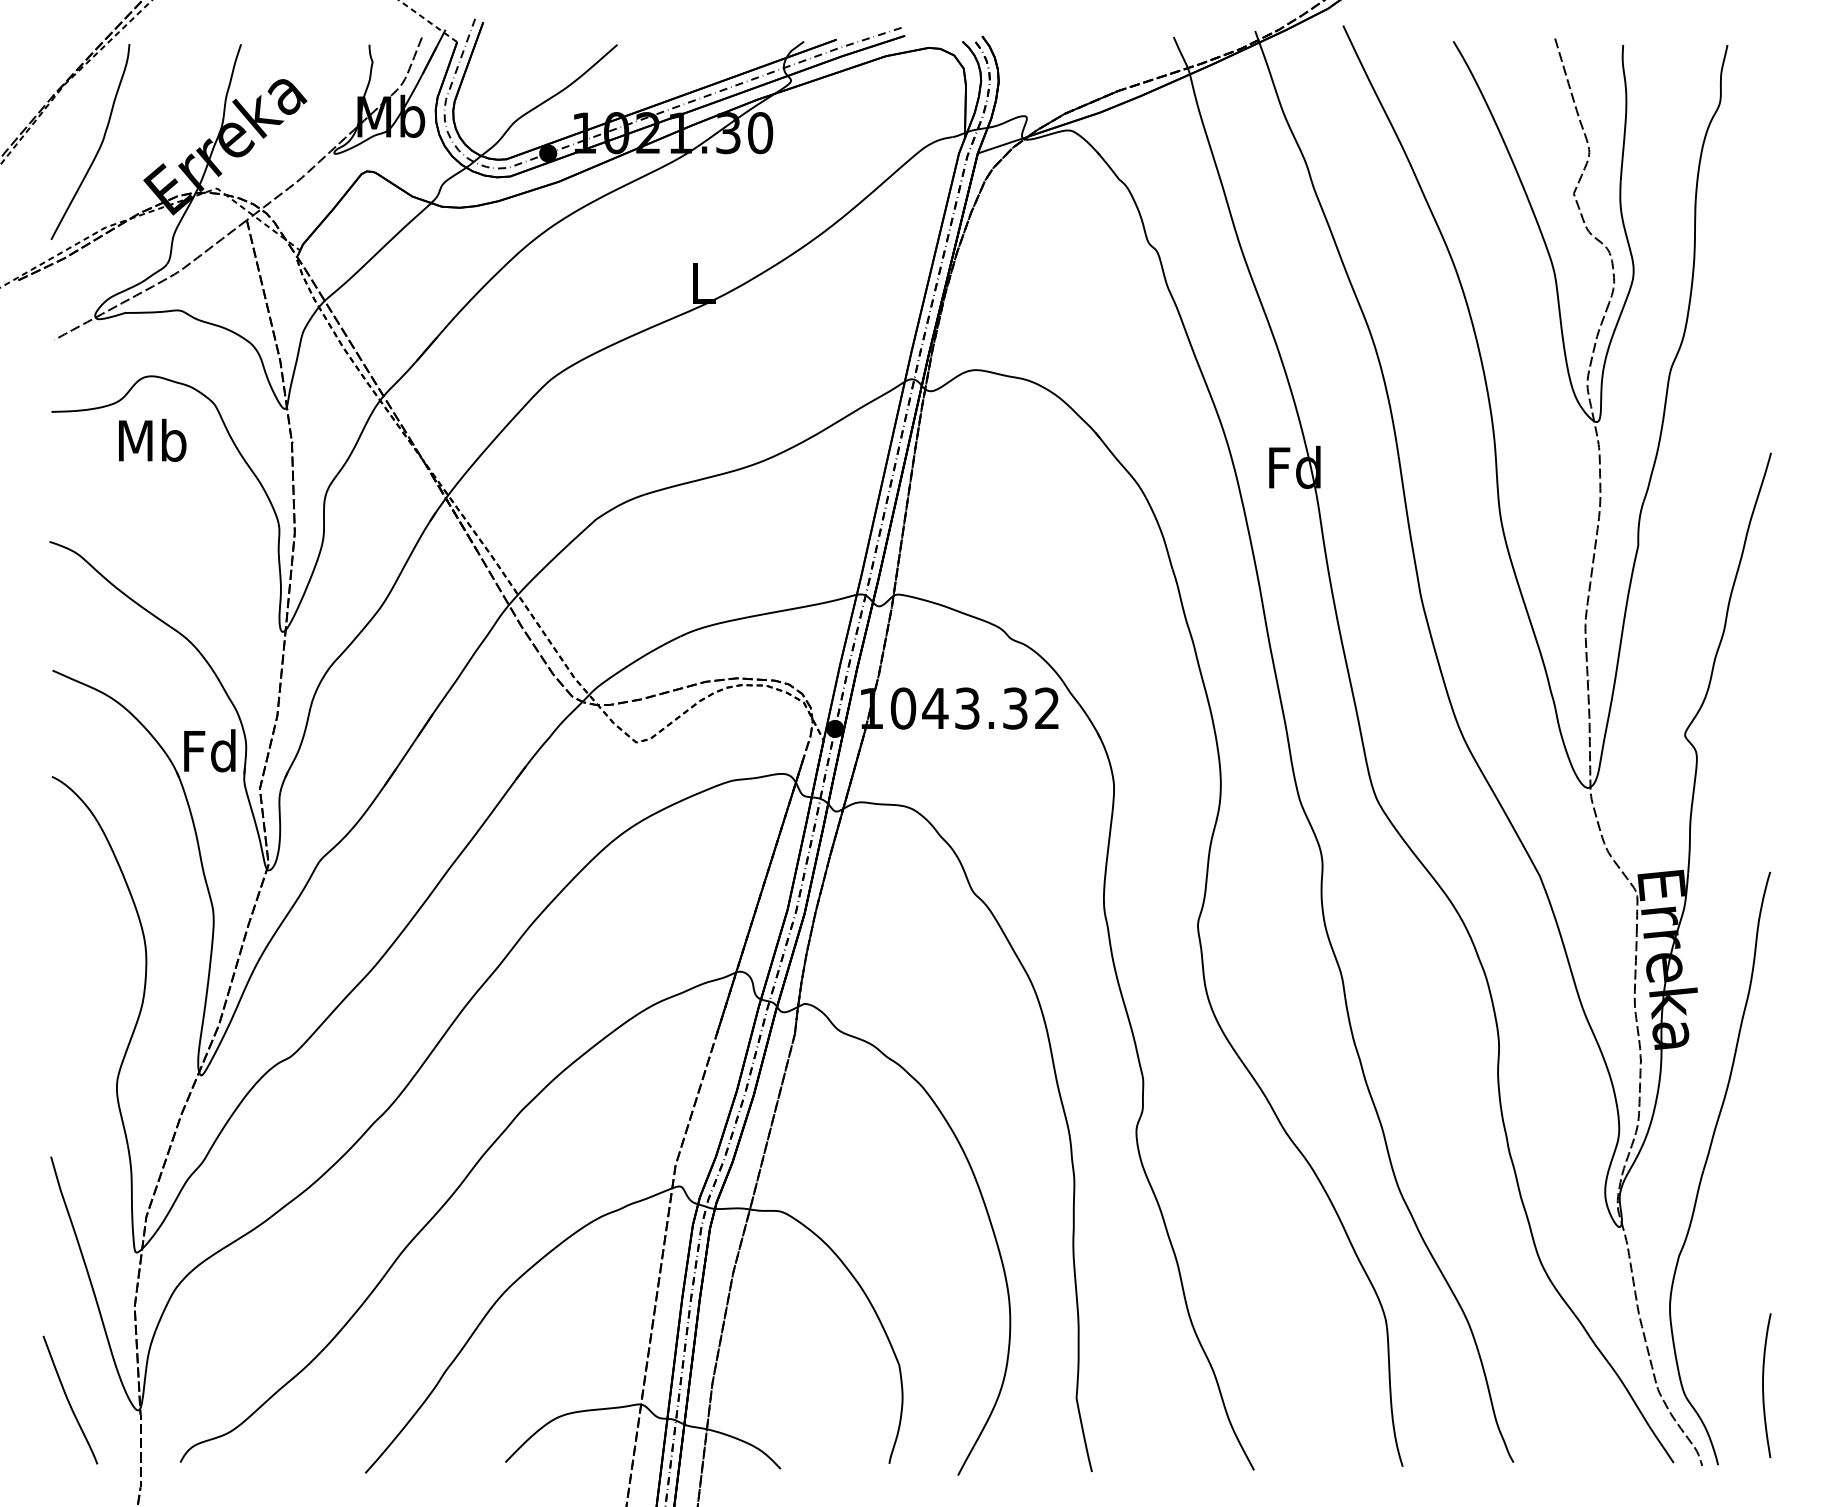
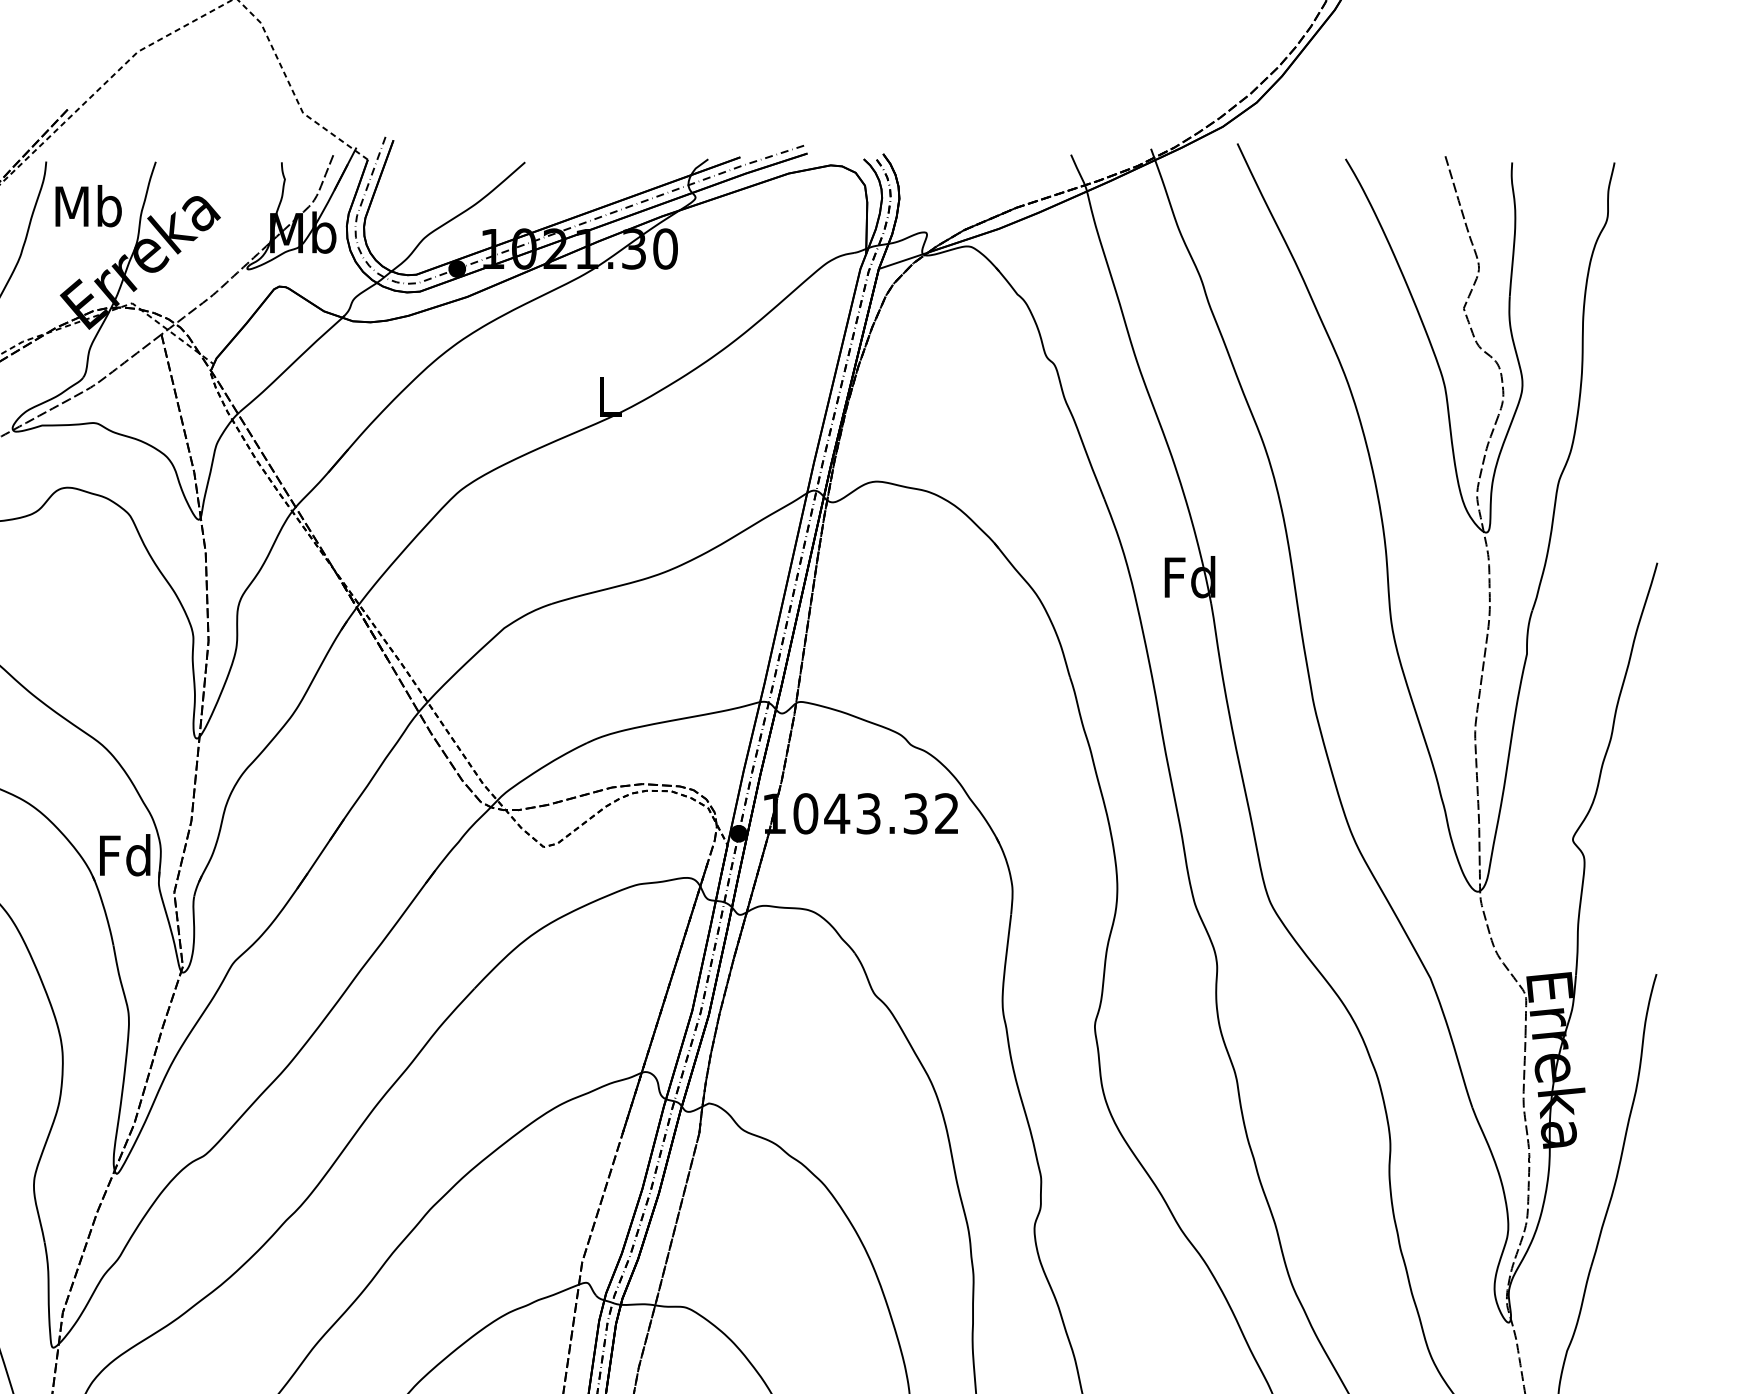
text: (152, 439) -> (88, 205), moved

